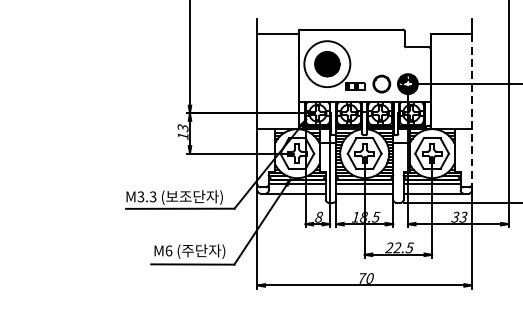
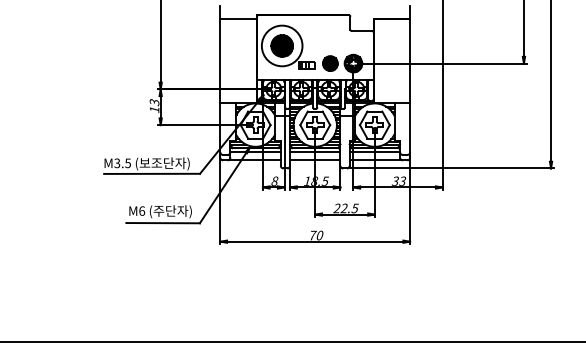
hatch: (381, 84) -> (330, 63), added
line: (472, 113) -> (410, 89), dashed -> solid
text: (152, 195) -> (127, 162), M3.3 -> M3.5

